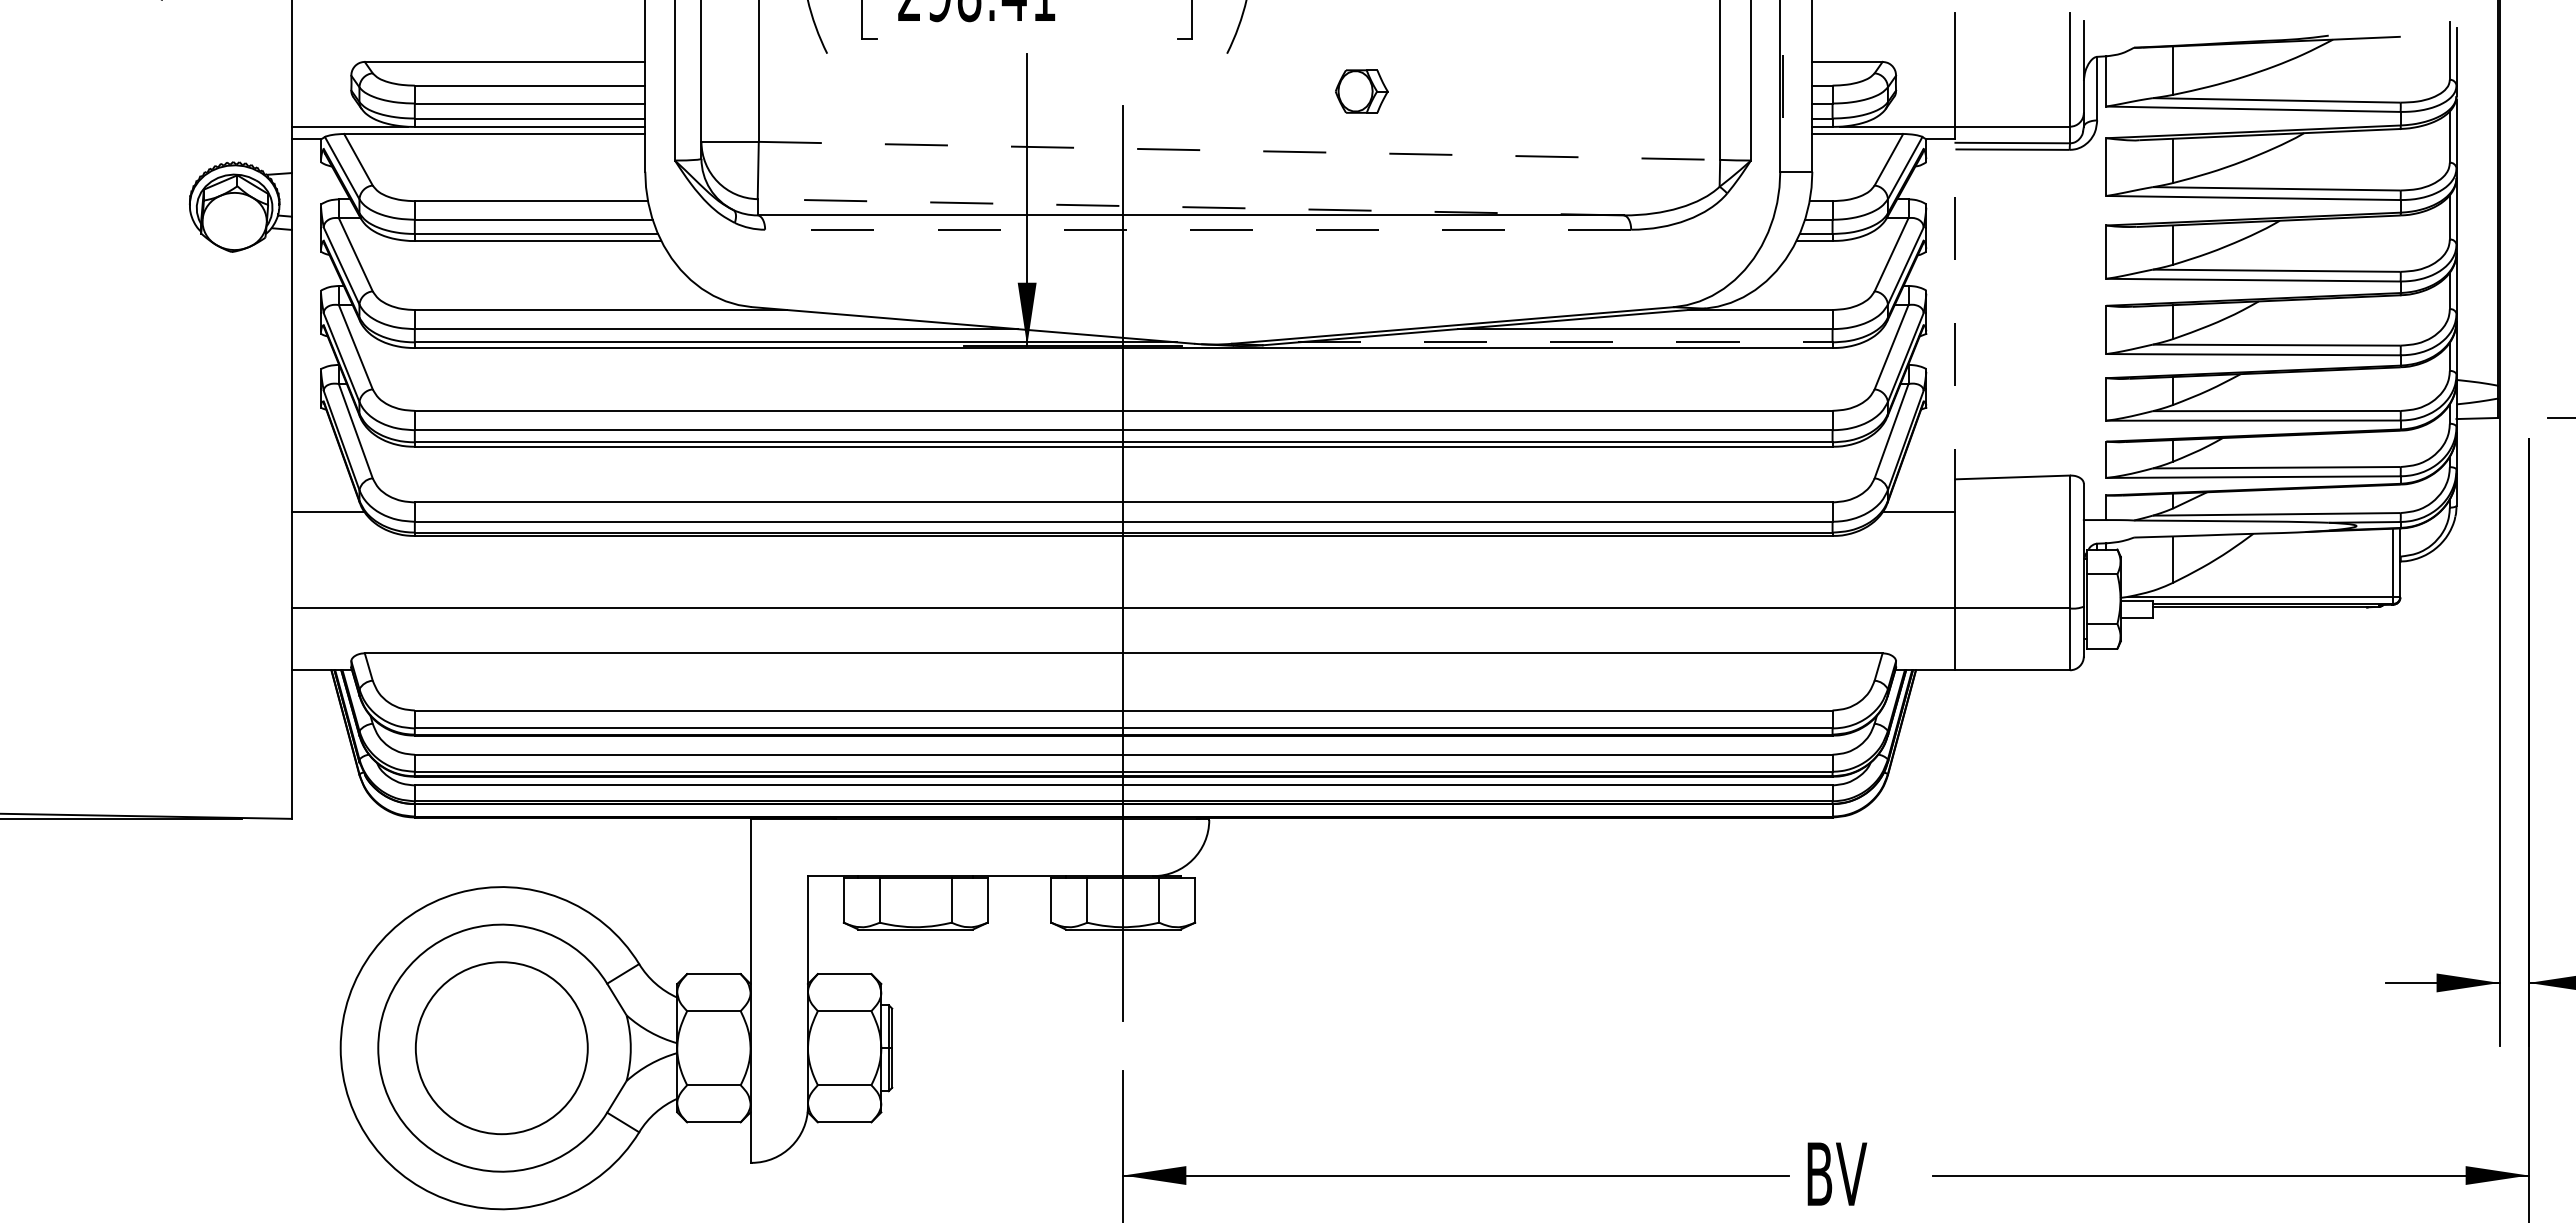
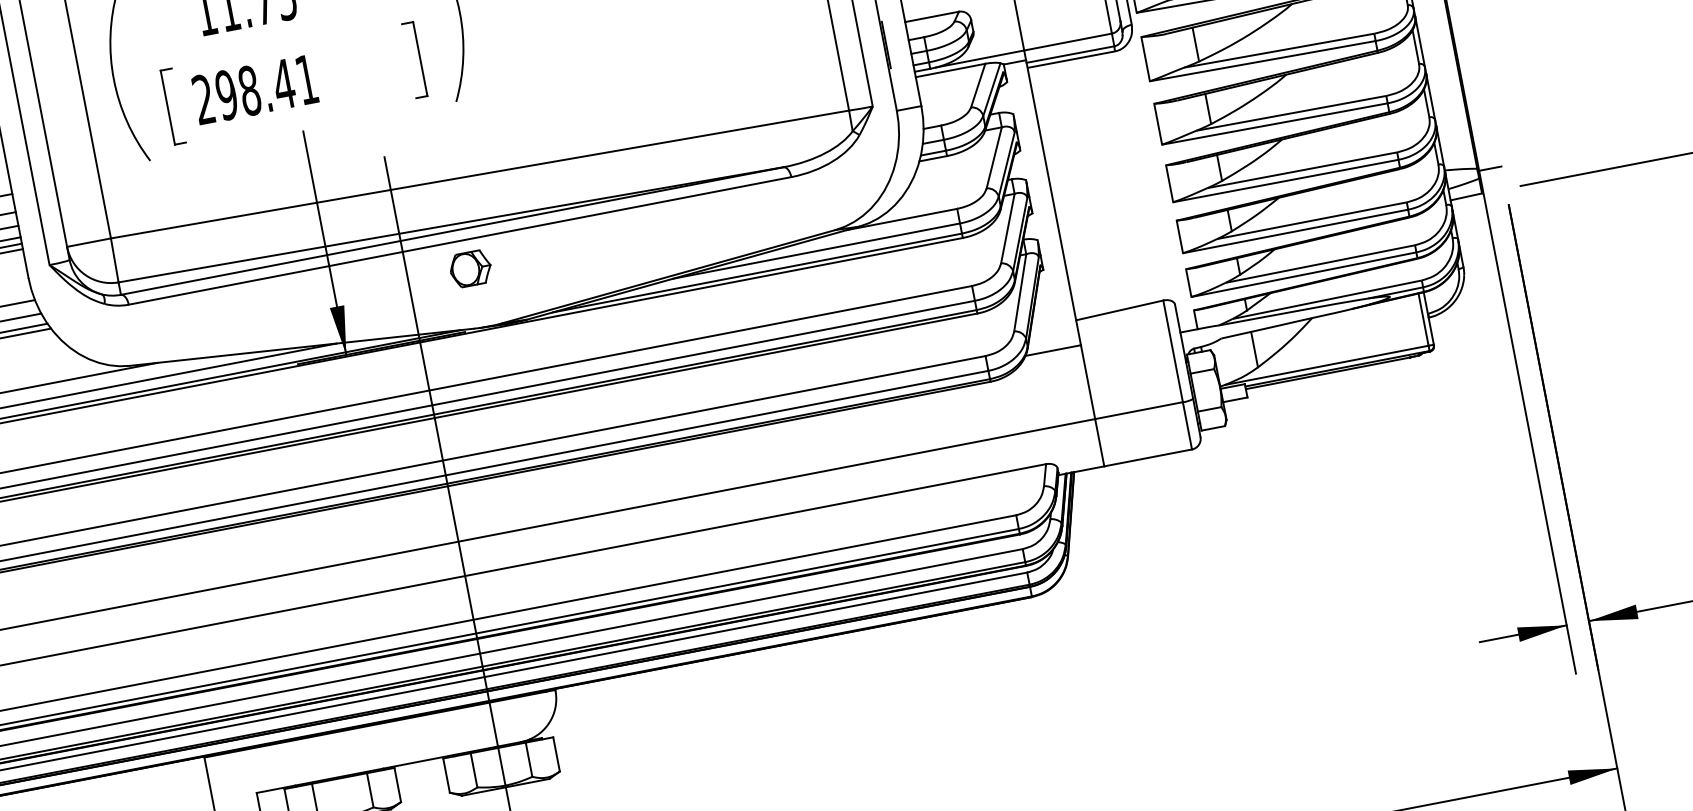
part: (1361, 91) -> (470, 268), moved
line: (1239, 150) -> (480, 174), dashed -> solid
line: (1190, 207) -> (450, 225), dashed -> solid
line: (1197, 229) -> (459, 240), dashed -> solid
line: (1955, 325) -> (1053, 202), dashed -> solid
line: (1565, 342) -> (757, 273), dashed -> solid
line: (2512, 388) -> (1488, 168), added

